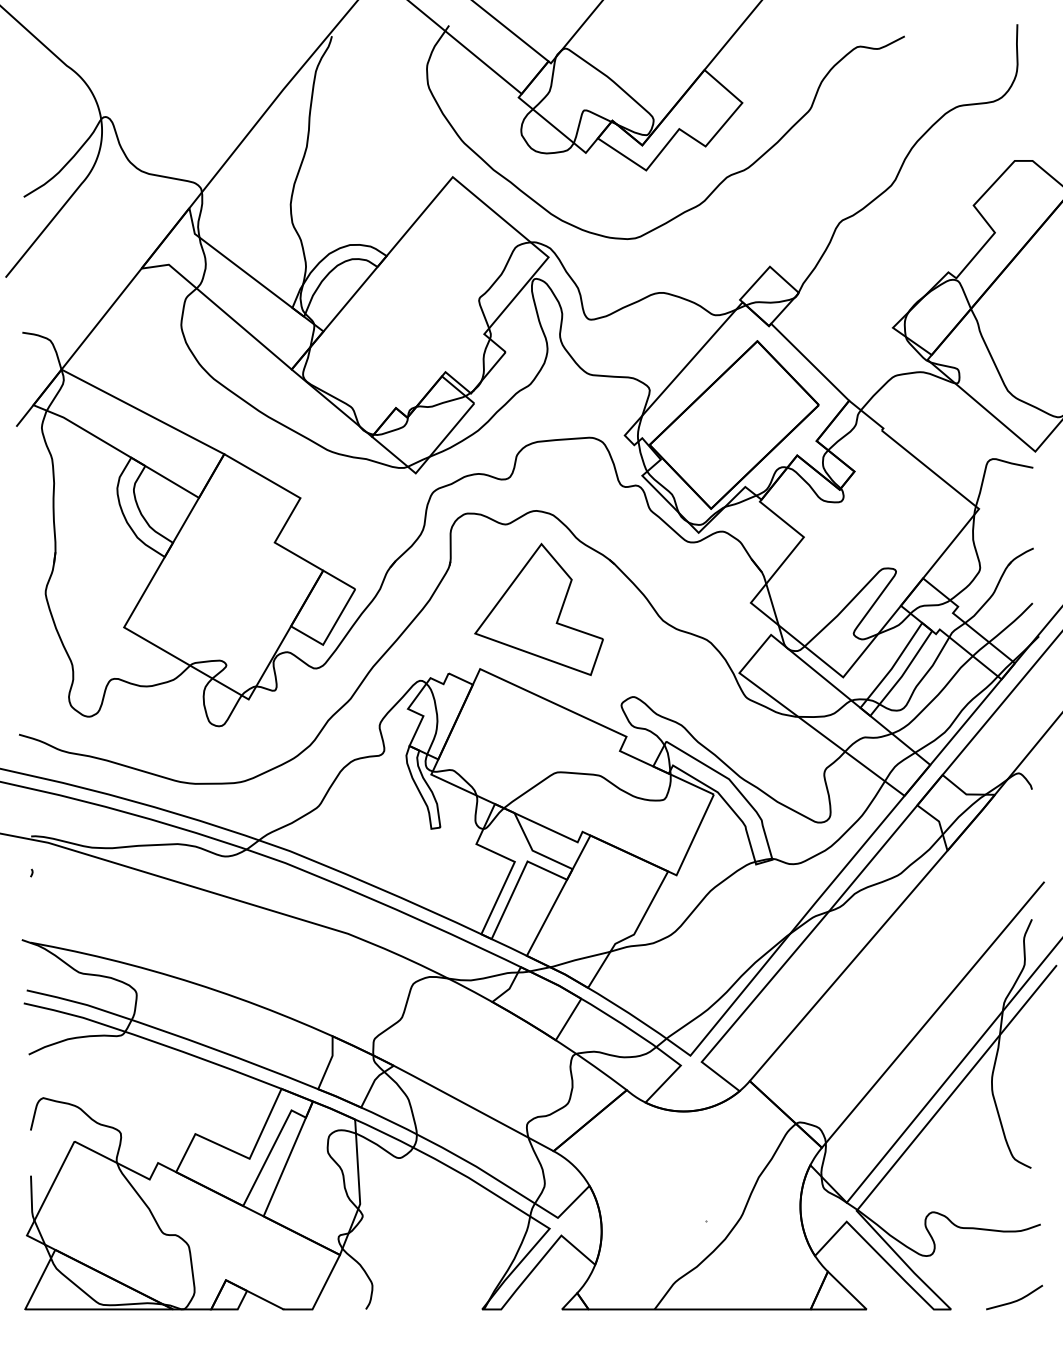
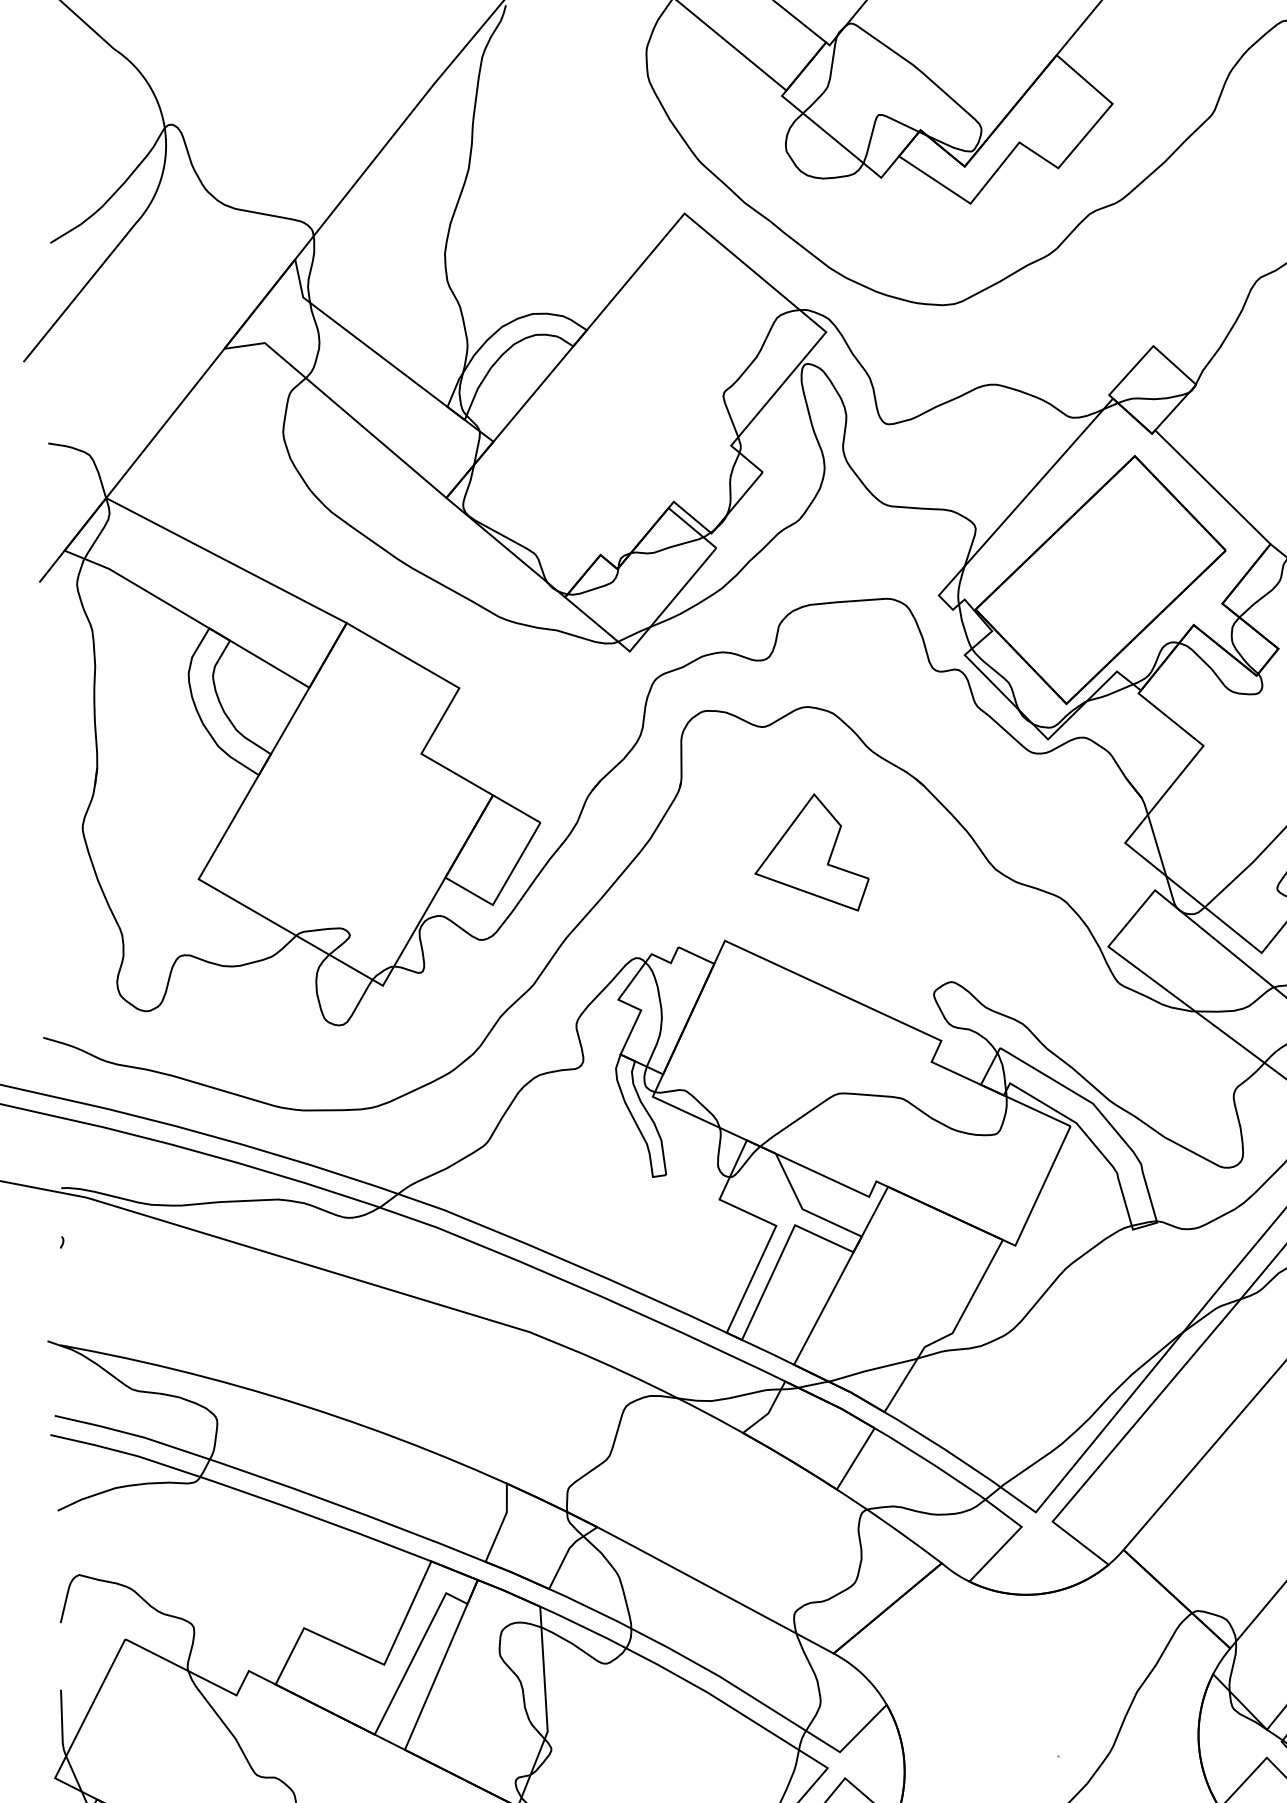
part: (538, 608) -> (811, 851), size x0.6

